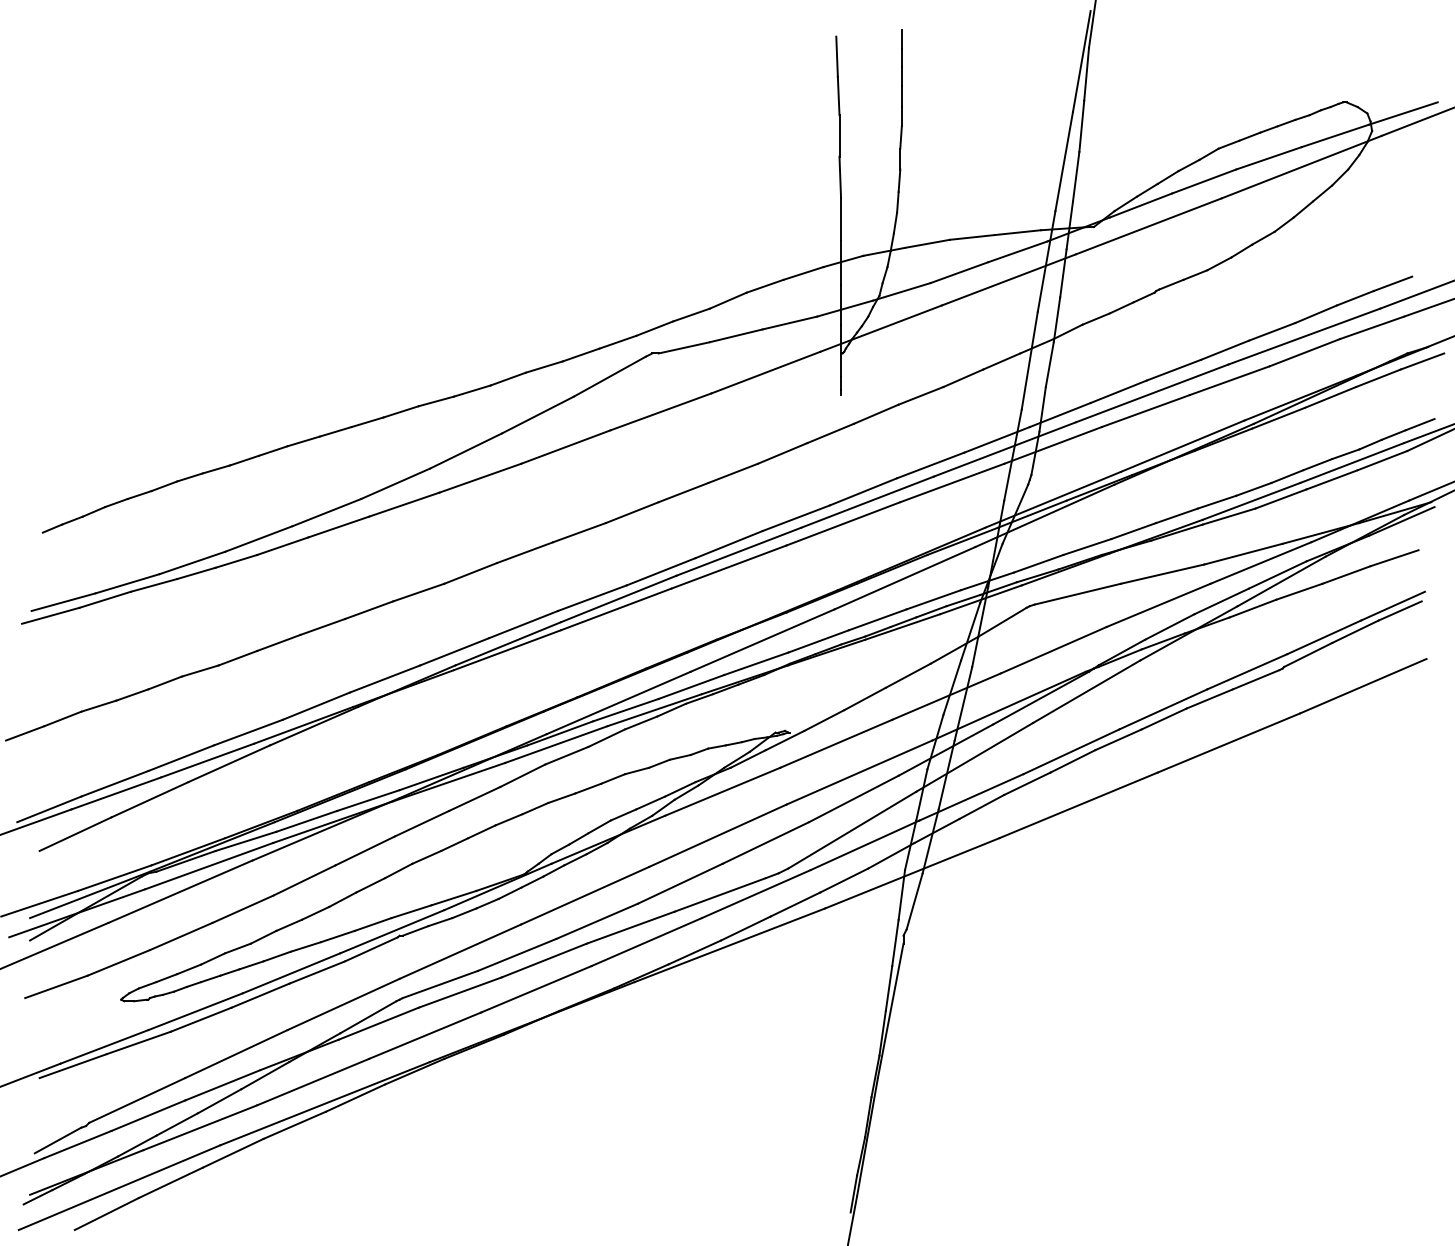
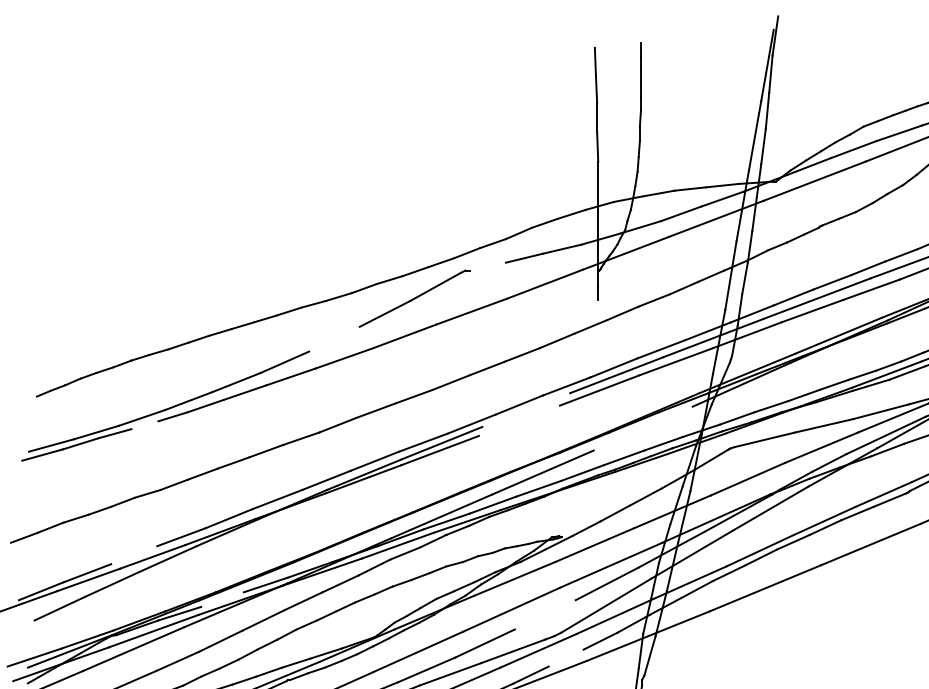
line: (683, 347) -> (487, 266), removed
line: (465, 450) -> (334, 338), removed
line: (738, 551) -> (526, 409), removed
line: (728, 566) -> (519, 420), removed
line: (196, 573) -> (144, 425), removed
line: (904, 578) -> (642, 428), removed
line: (180, 757) -> (133, 554), removed
line: (306, 820) -> (222, 599), removed
line: (765, 842) -> (545, 614), removed
line: (795, 904) -> (566, 658), removed

